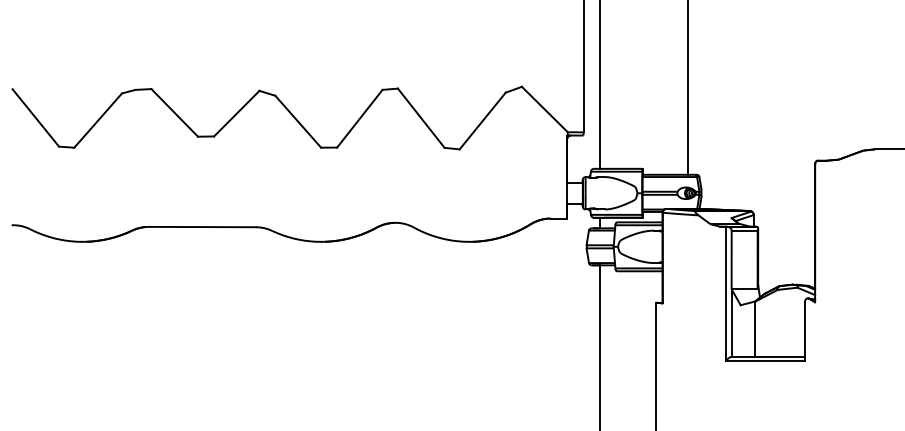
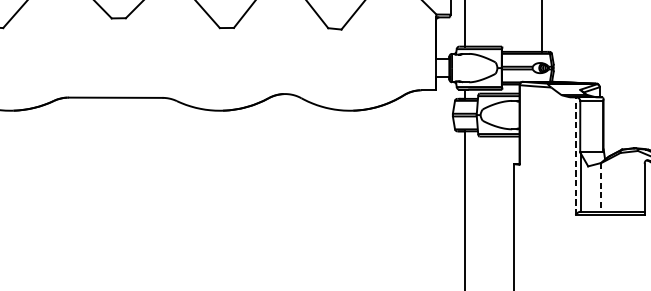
line: (726, 293) -> (575, 156), solid -> dashed
line: (755, 329) -> (601, 187), solid -> dashed

